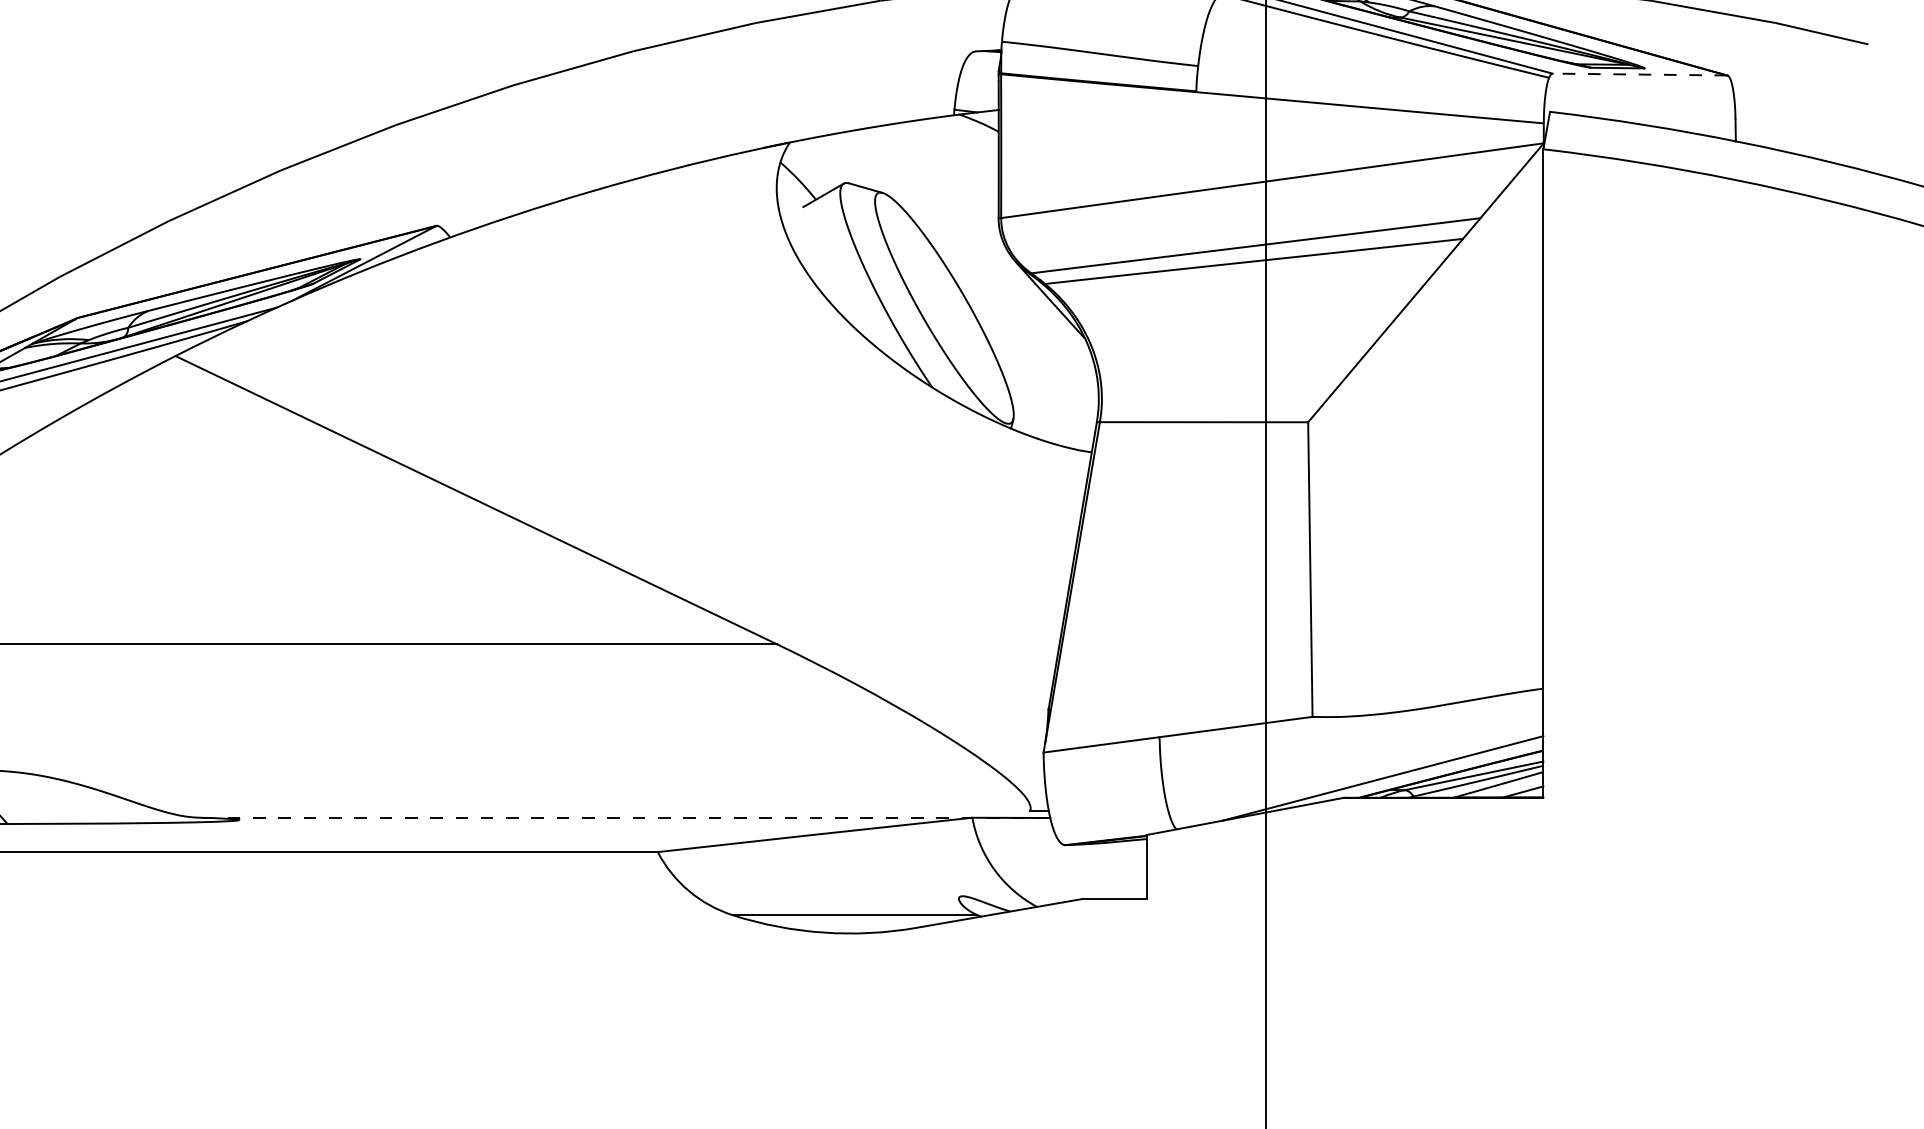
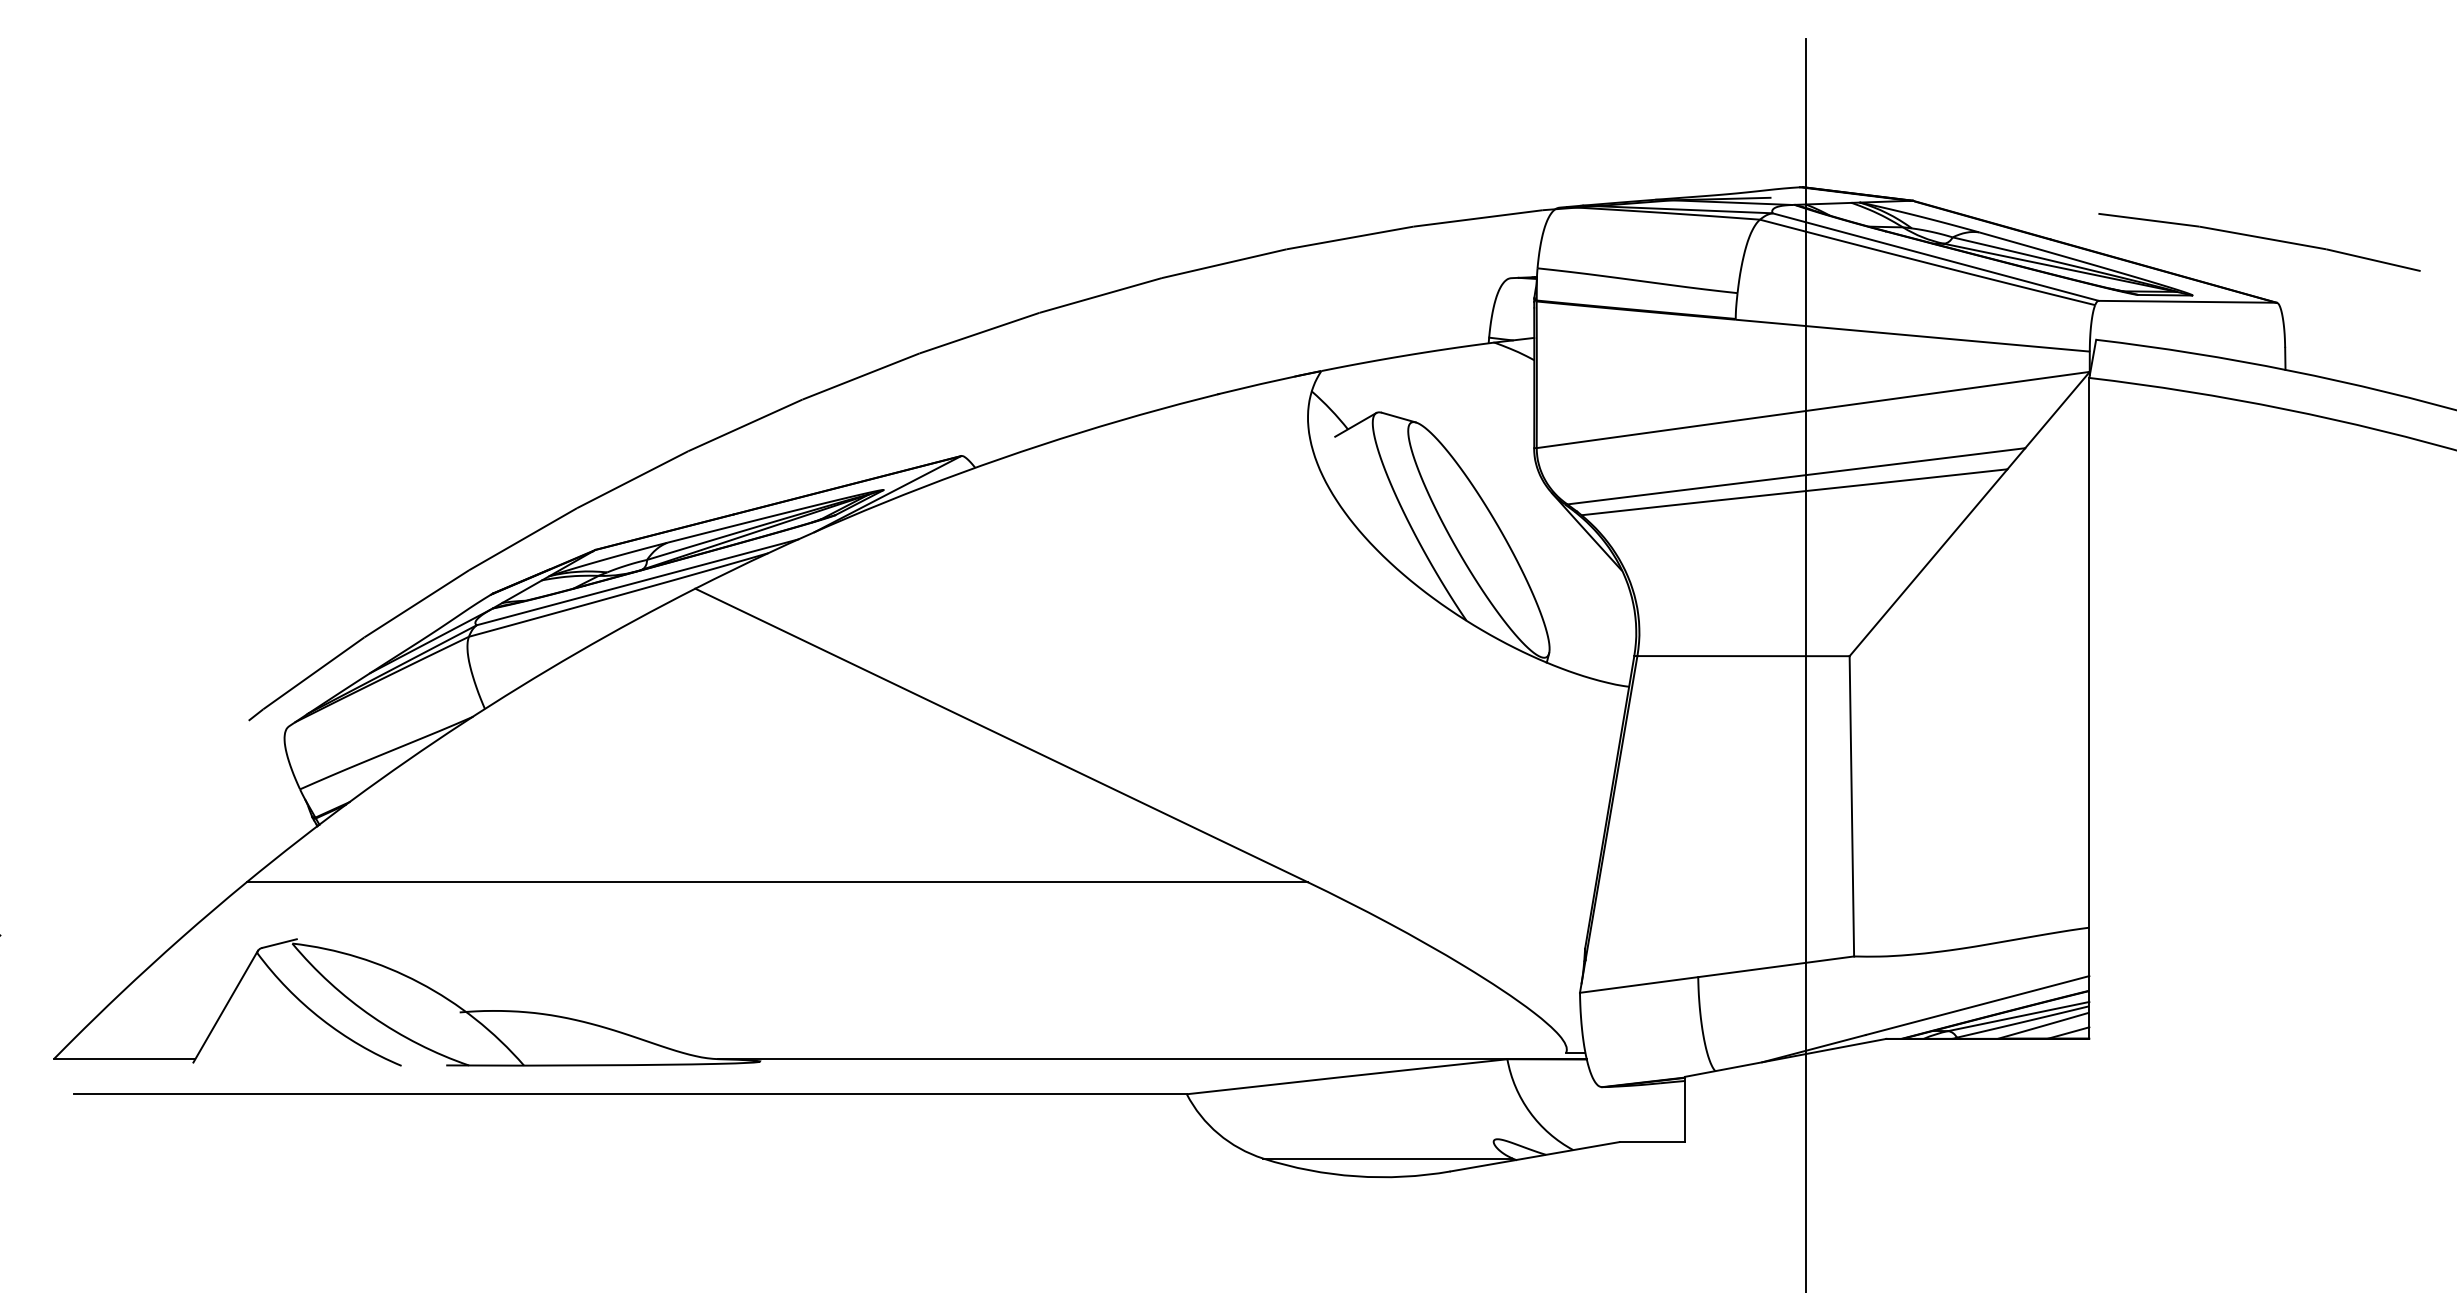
line: (1639, 74) -> (2187, 301), dashed -> solid
line: (624, 818) -> (1152, 1059), dashed -> solid

